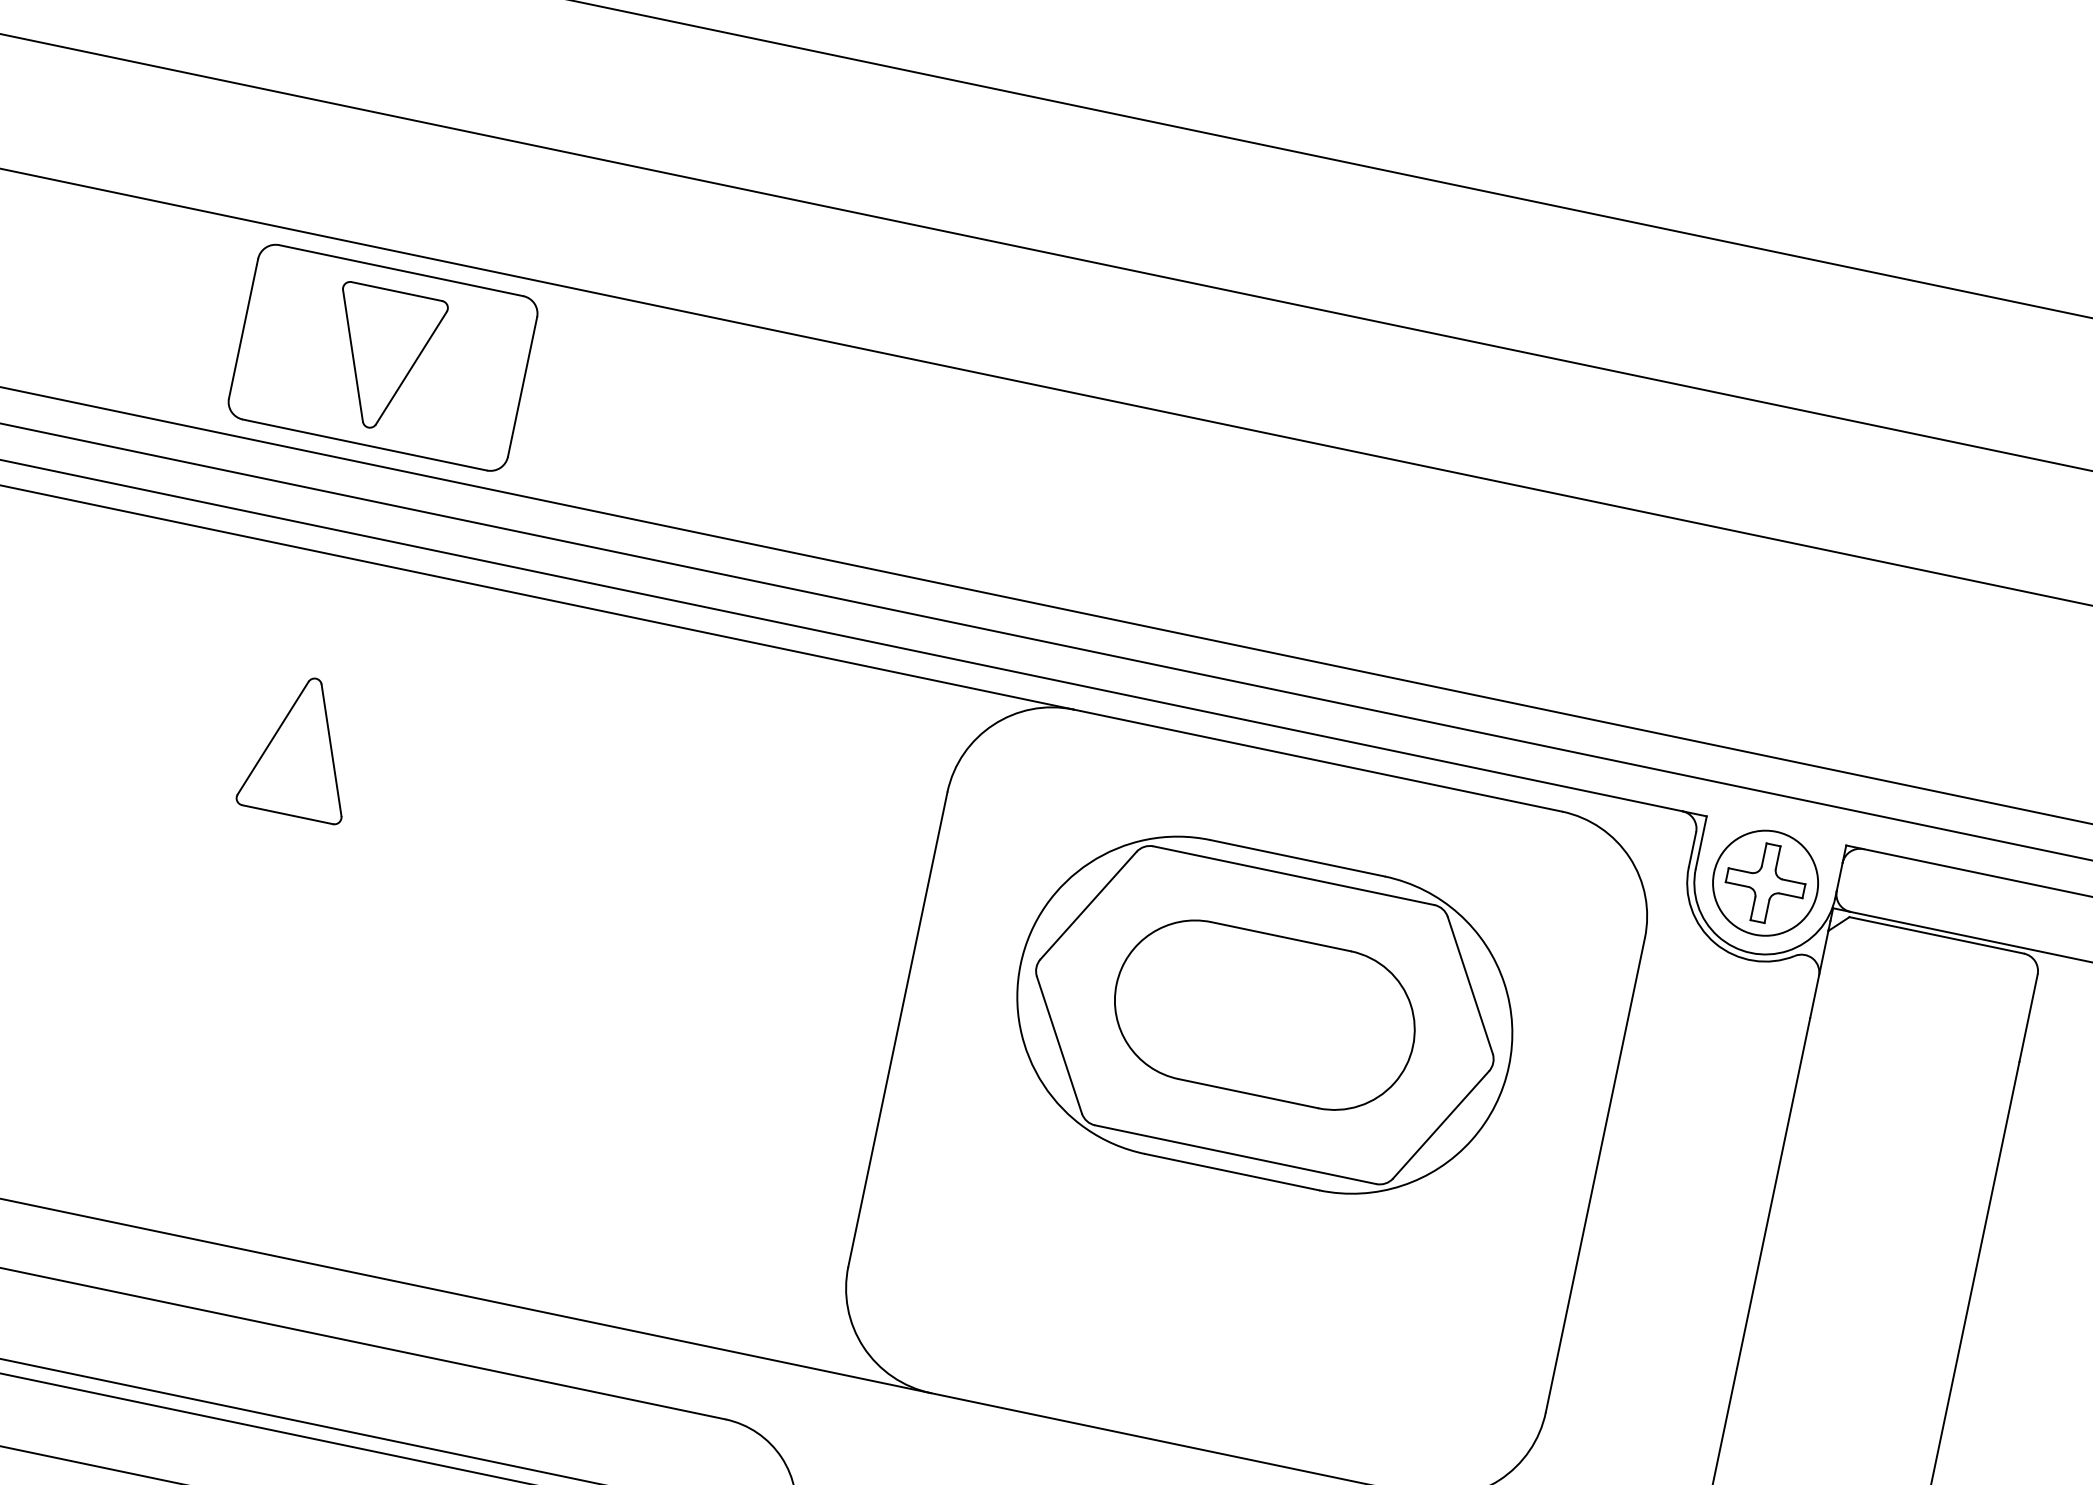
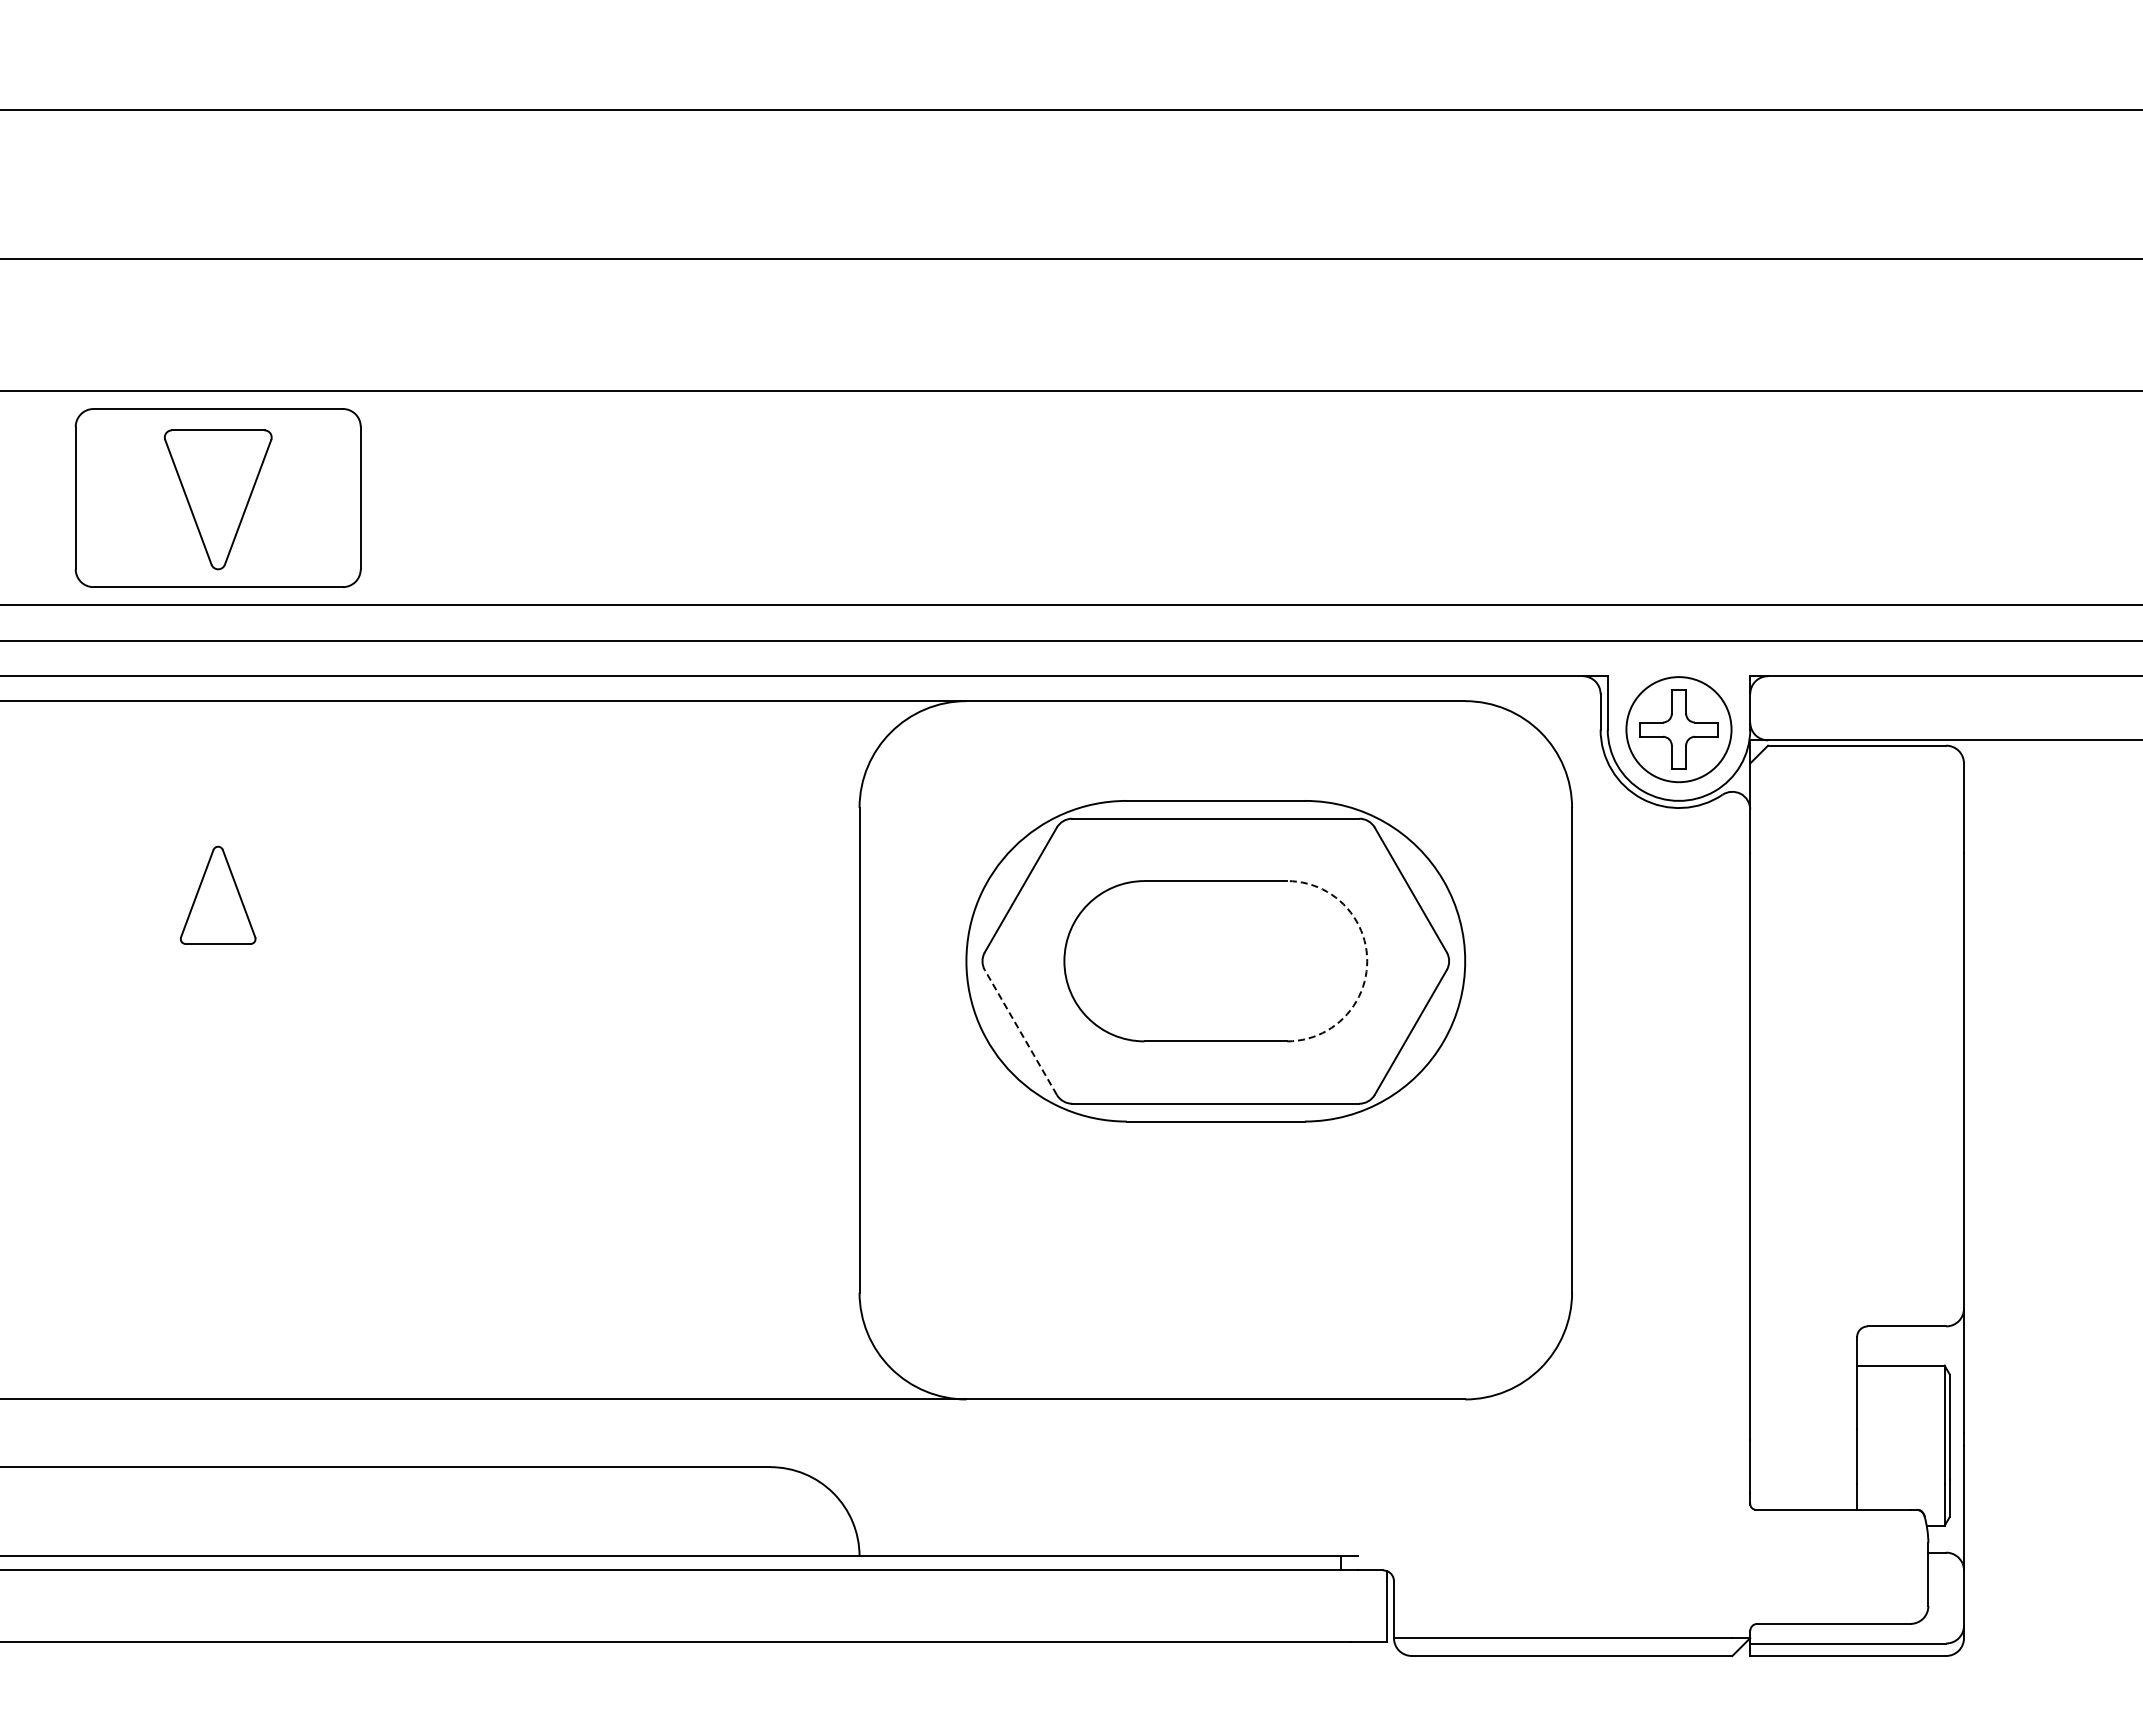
part: (301, 746) -> (217, 895), size x0.7
line: (1059, 1045) -> (1020, 1032), solid -> dashed
arc: (1413, 1046) -> (1367, 961), solid -> dashed

